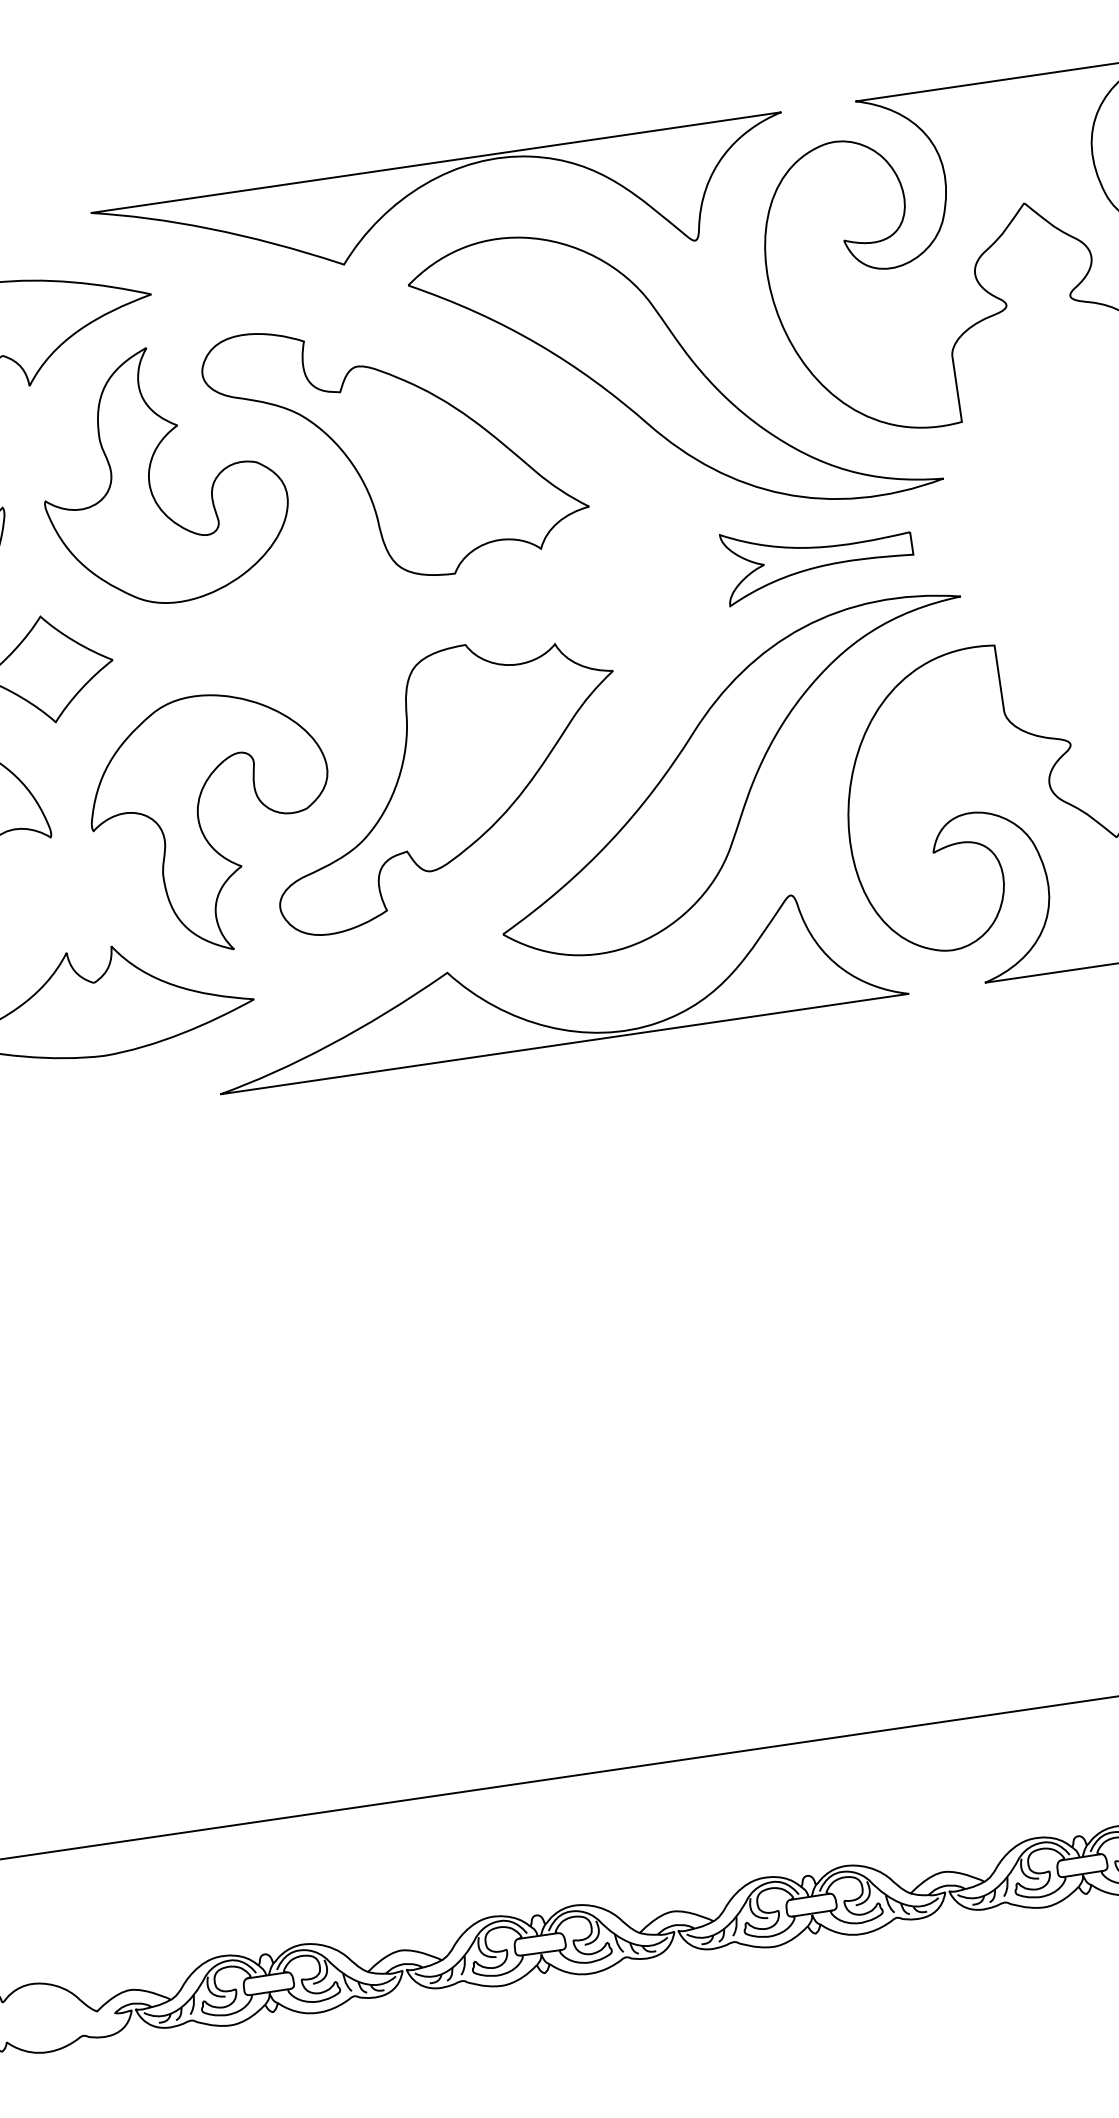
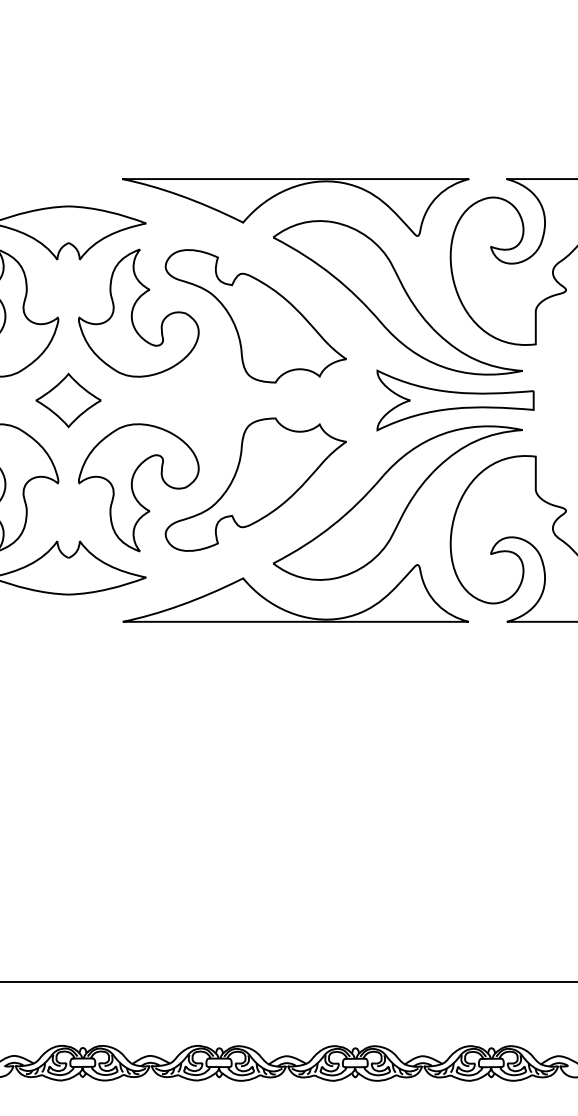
part: (818, 557) -> (455, 400), size x1.67

